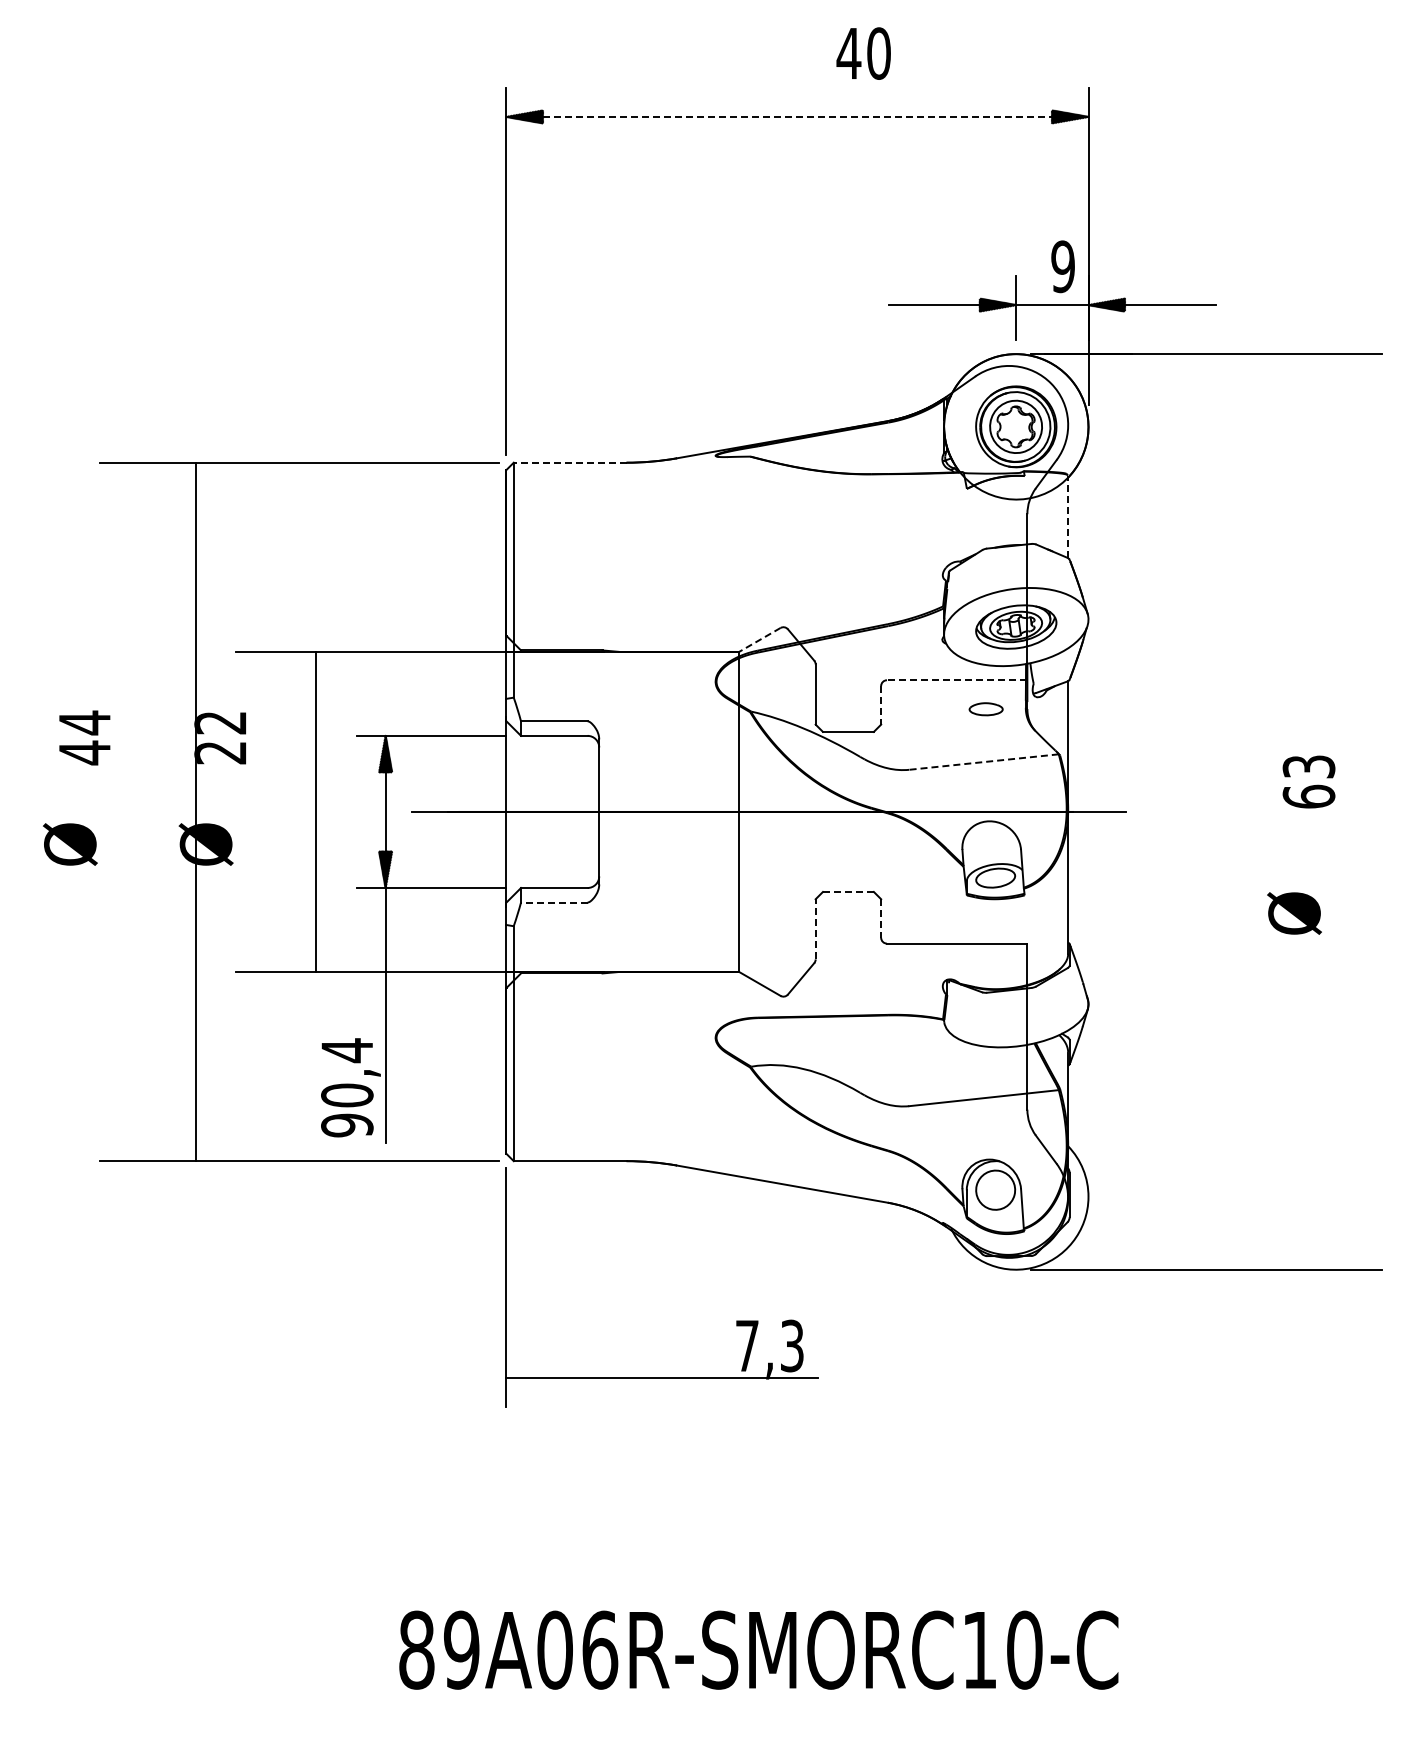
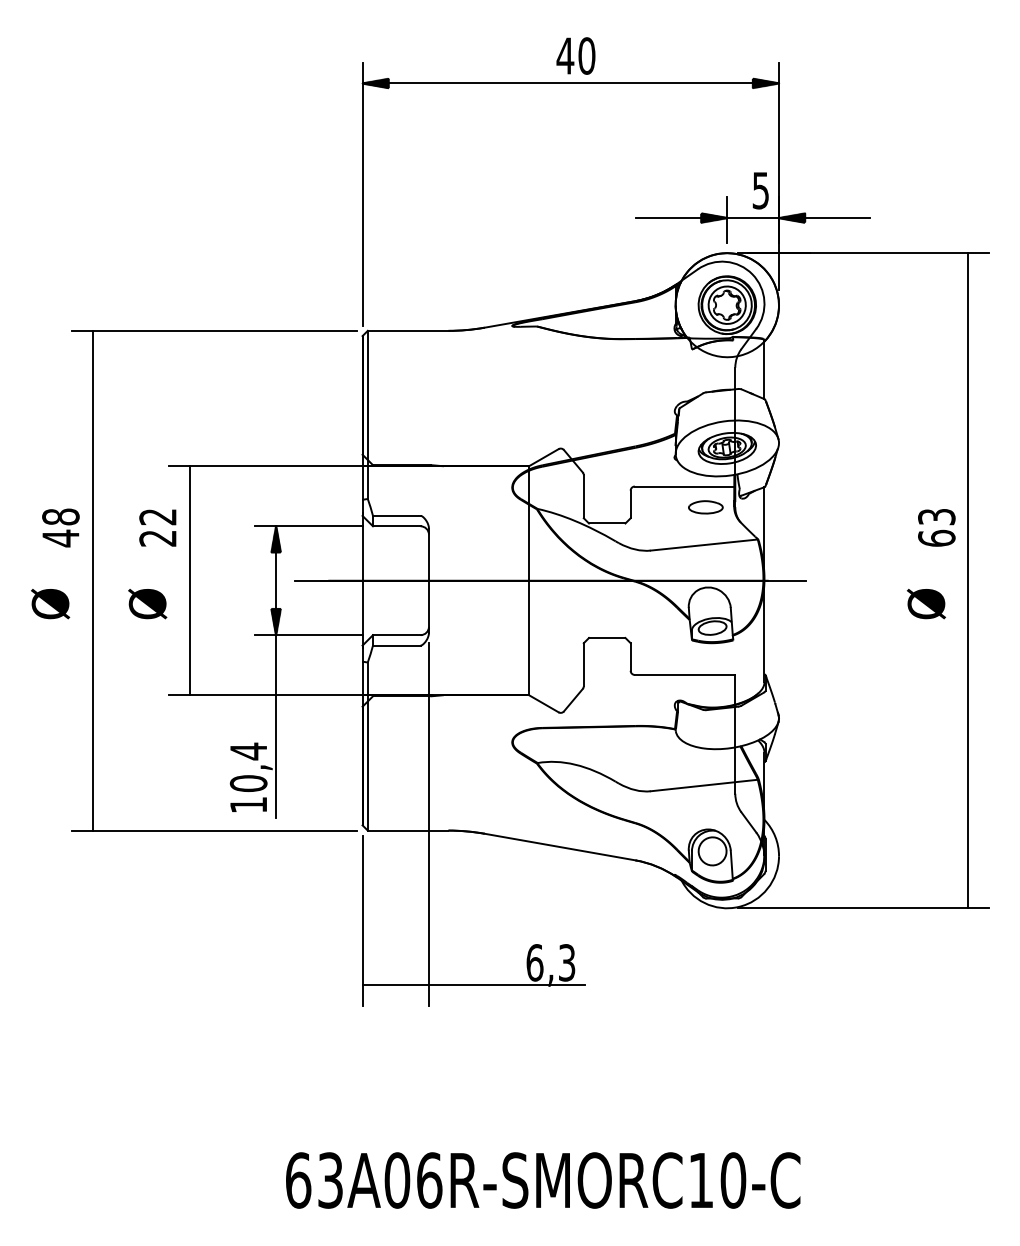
text: (863, 53) -> (575, 55), moved
line: (796, 116) -> (570, 83), dashed -> solid
text: (1062, 266) -> (760, 190), 9 -> 5
line: (569, 462) -> (407, 330), dashed -> solid
line: (1068, 516) -> (764, 369), dashed -> solid
line: (759, 639) -> (543, 457), dashed -> solid
line: (956, 680) -> (684, 486), dashed -> solid
line: (881, 705) -> (630, 504), dashed -> solid
part: (985, 708) -> (705, 506), size x1.43
text: (84, 722) -> (60, 516), 44 -> 48
line: (983, 762) -> (703, 545), dashed -> solid
text: (1308, 781) -> (936, 527), moved
line: (196, 811) -> (92, 580), moved
line: (315, 811) -> (189, 580), moved
line: (1353, 811) -> (968, 580), added
line: (848, 891) -> (607, 637), dashed -> solid
line: (553, 902) -> (396, 645), dashed -> solid
text: (1294, 913) -> (926, 604), moved
line: (881, 919) -> (630, 657), dashed -> solid
line: (815, 928) -> (583, 664), dashed -> solid
text: (347, 1125) -> (248, 805), 90,4 -> 10,4
line: (599, 1152) -> (429, 824), added
text: (747, 1345) -> (535, 962), 7,3 -> 6,3
text: (439, 1649) -> (314, 1180), 89A06R-SMORC10-C -> 63A06R-SMORC10-C

